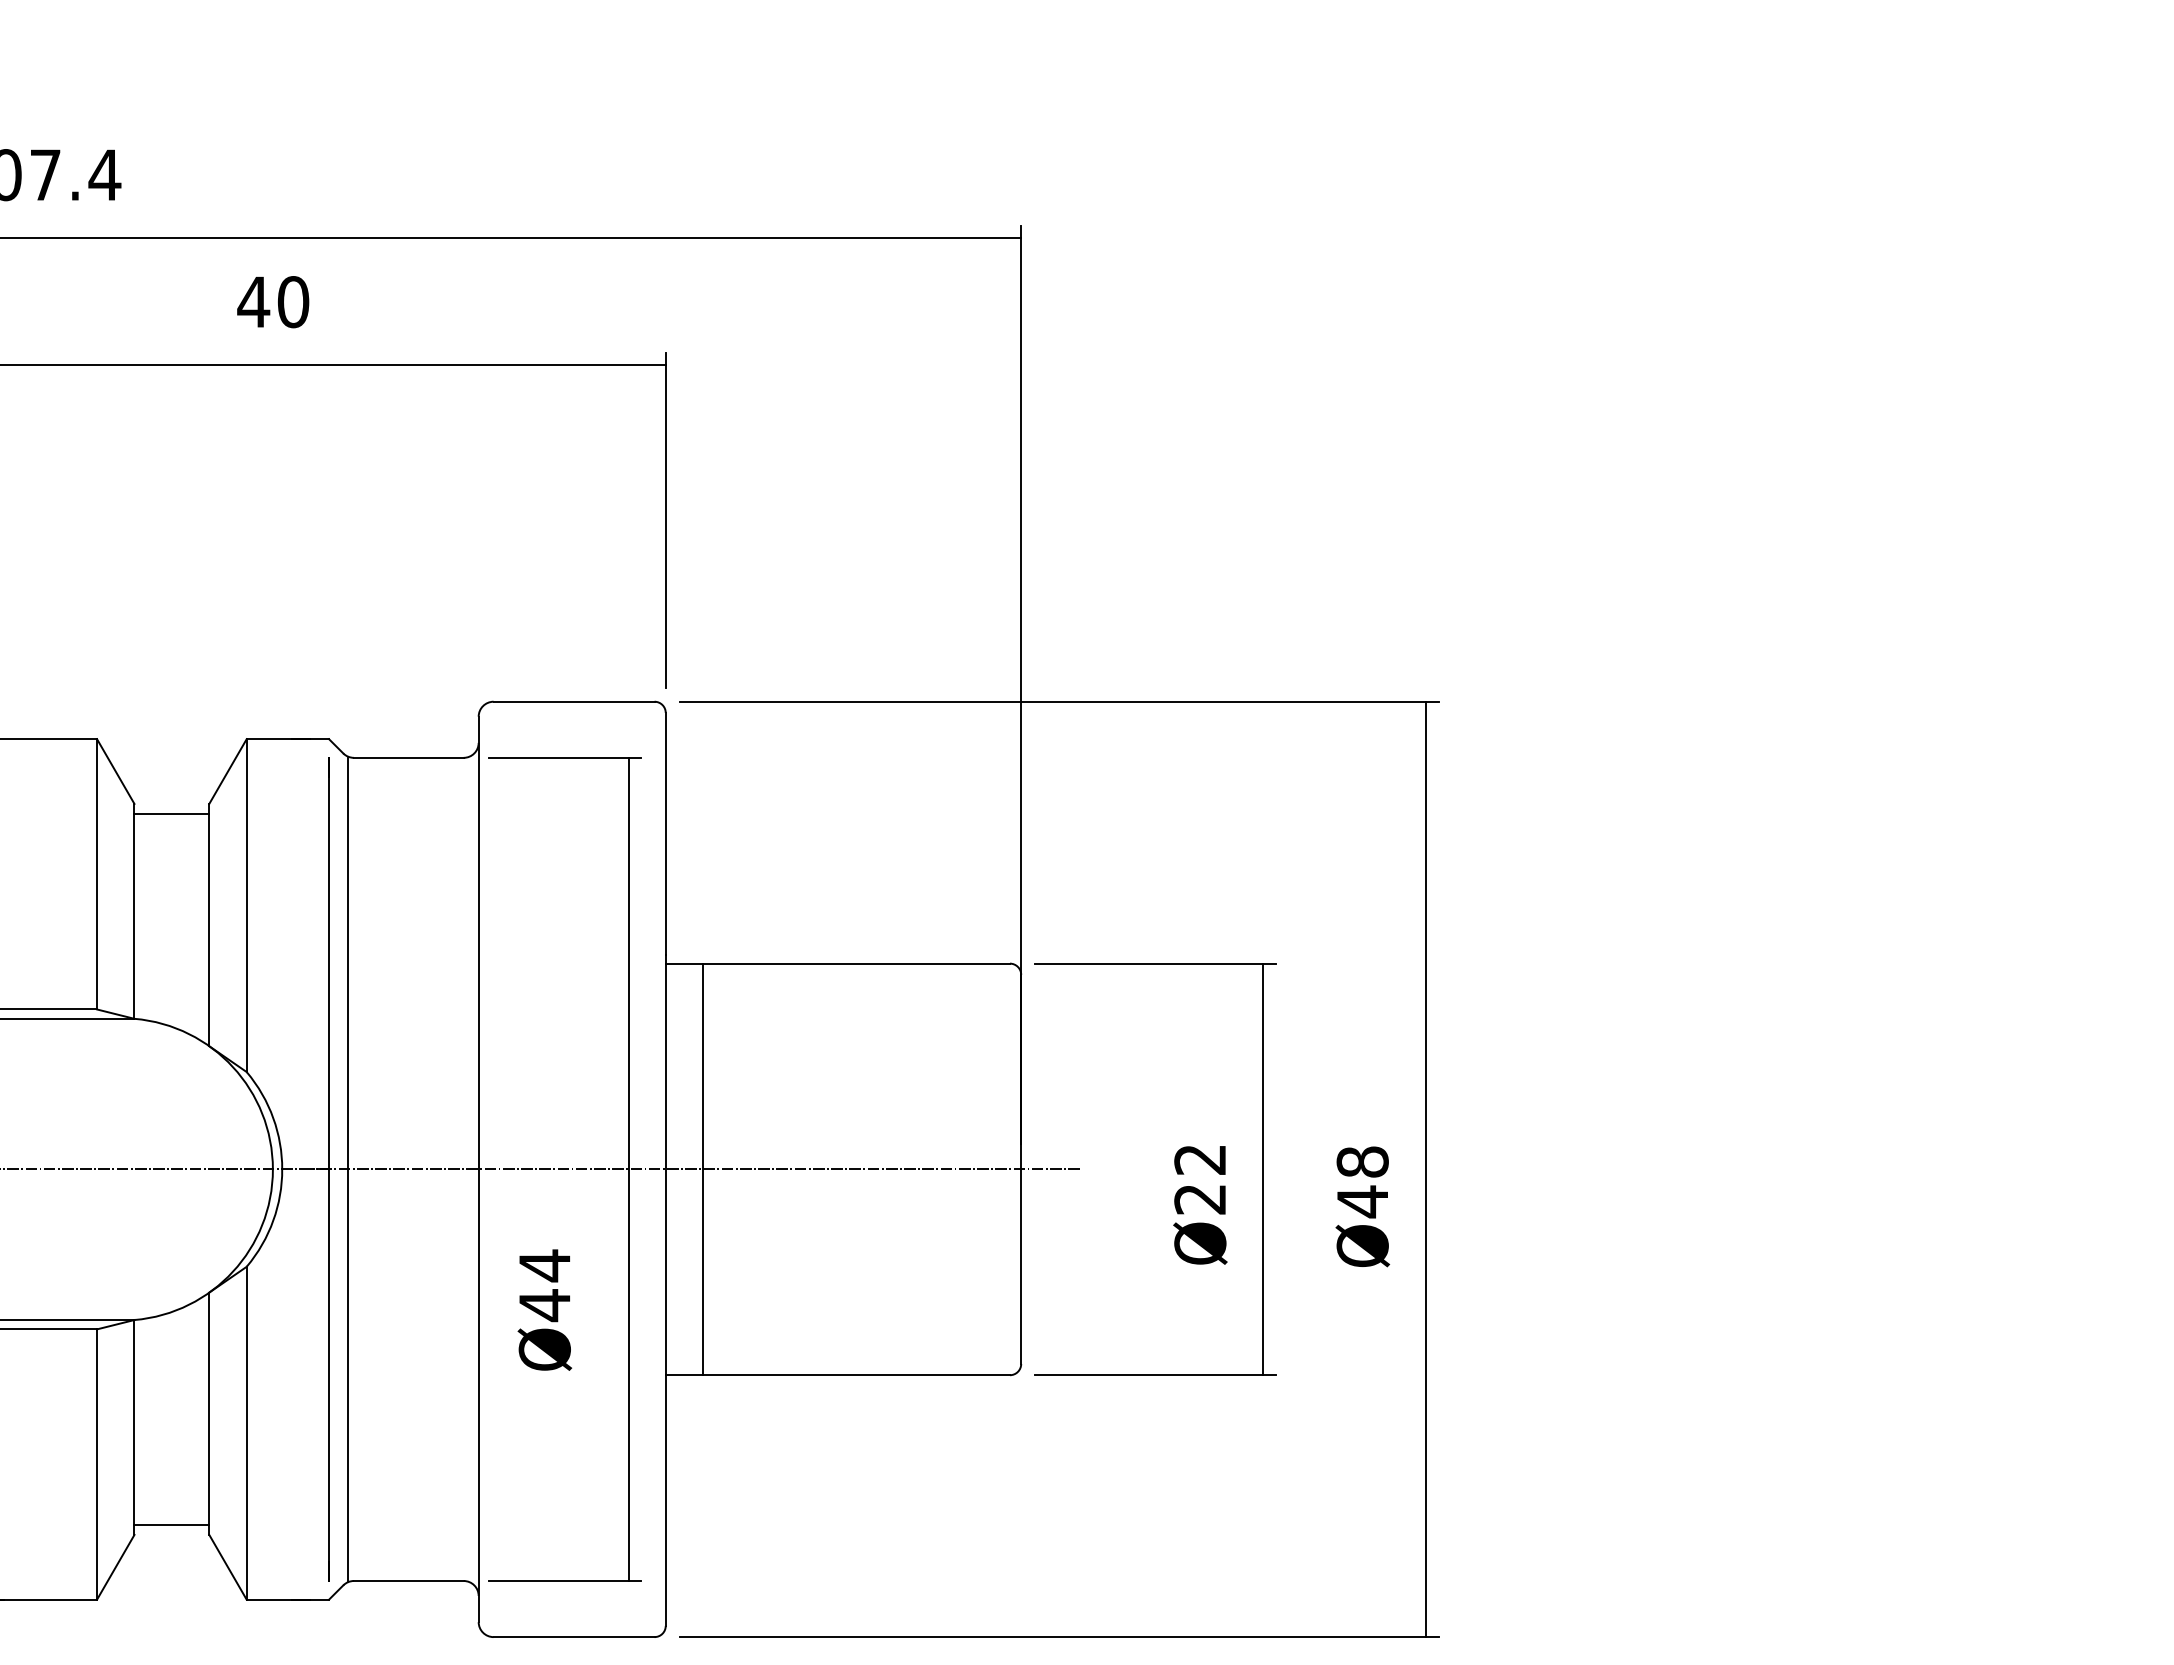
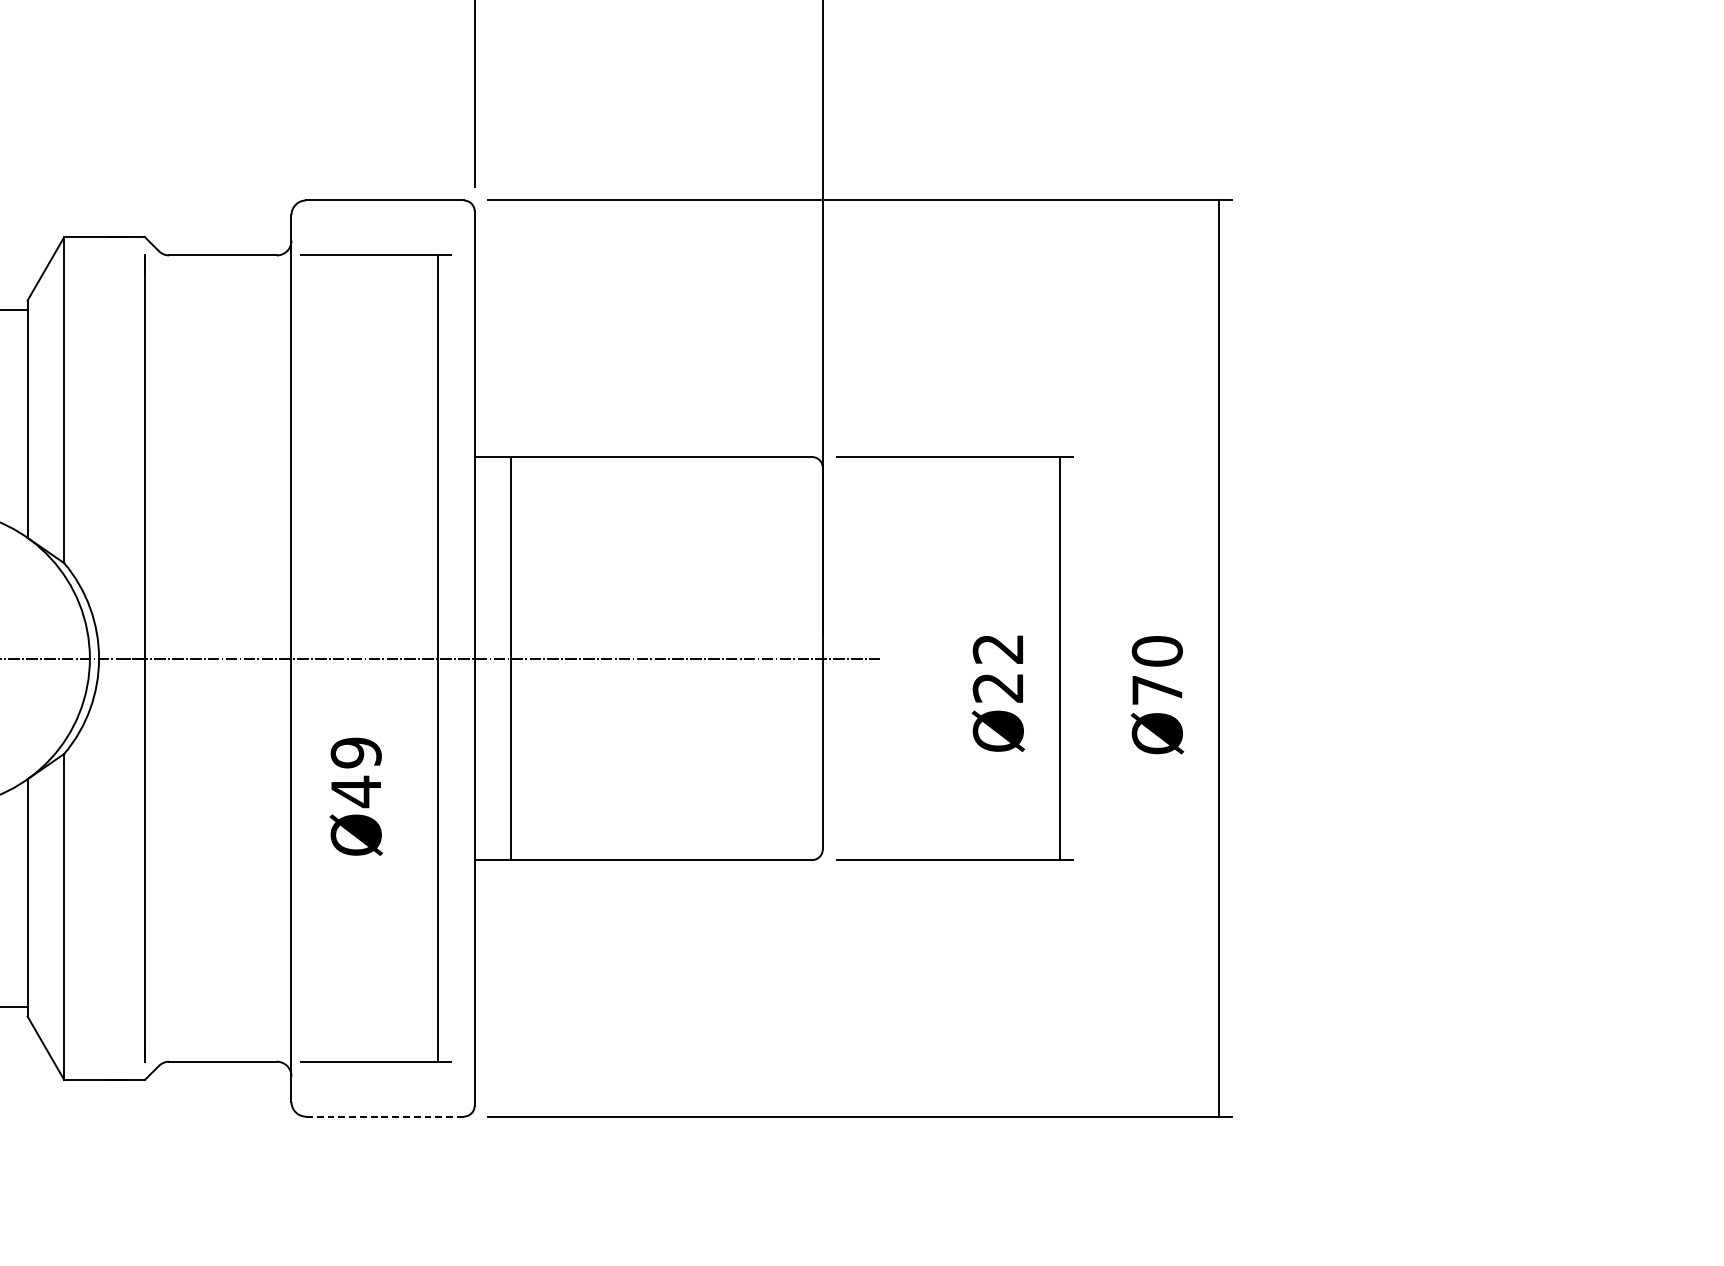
line: (347, 1168) -> (162, 657), removed
text: (1362, 1182) -> (1157, 671), Ø48 -> Ø70
text: (544, 1265) -> (355, 752), Ø44 -> Ø49
line: (573, 1637) -> (384, 1117), solid -> dashed

